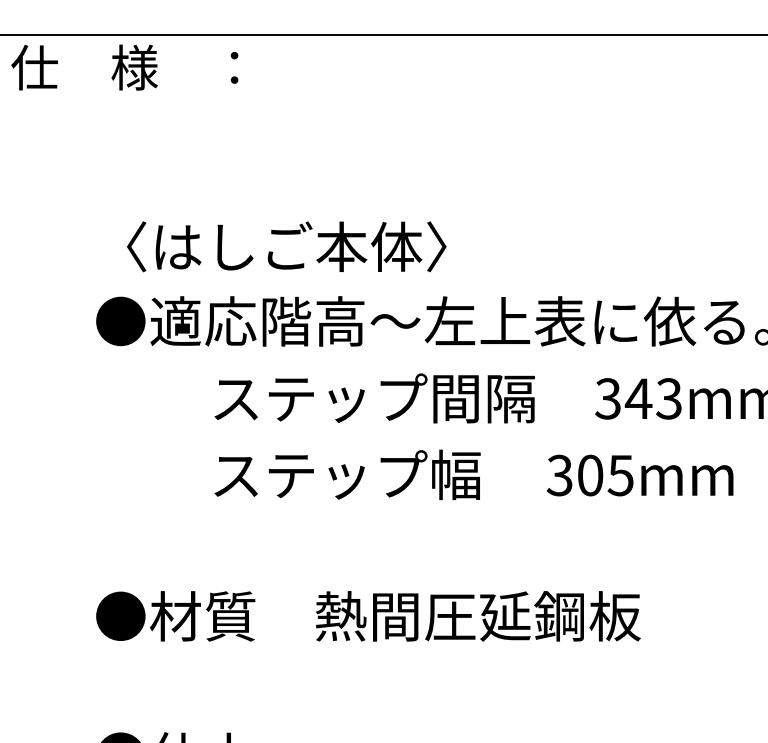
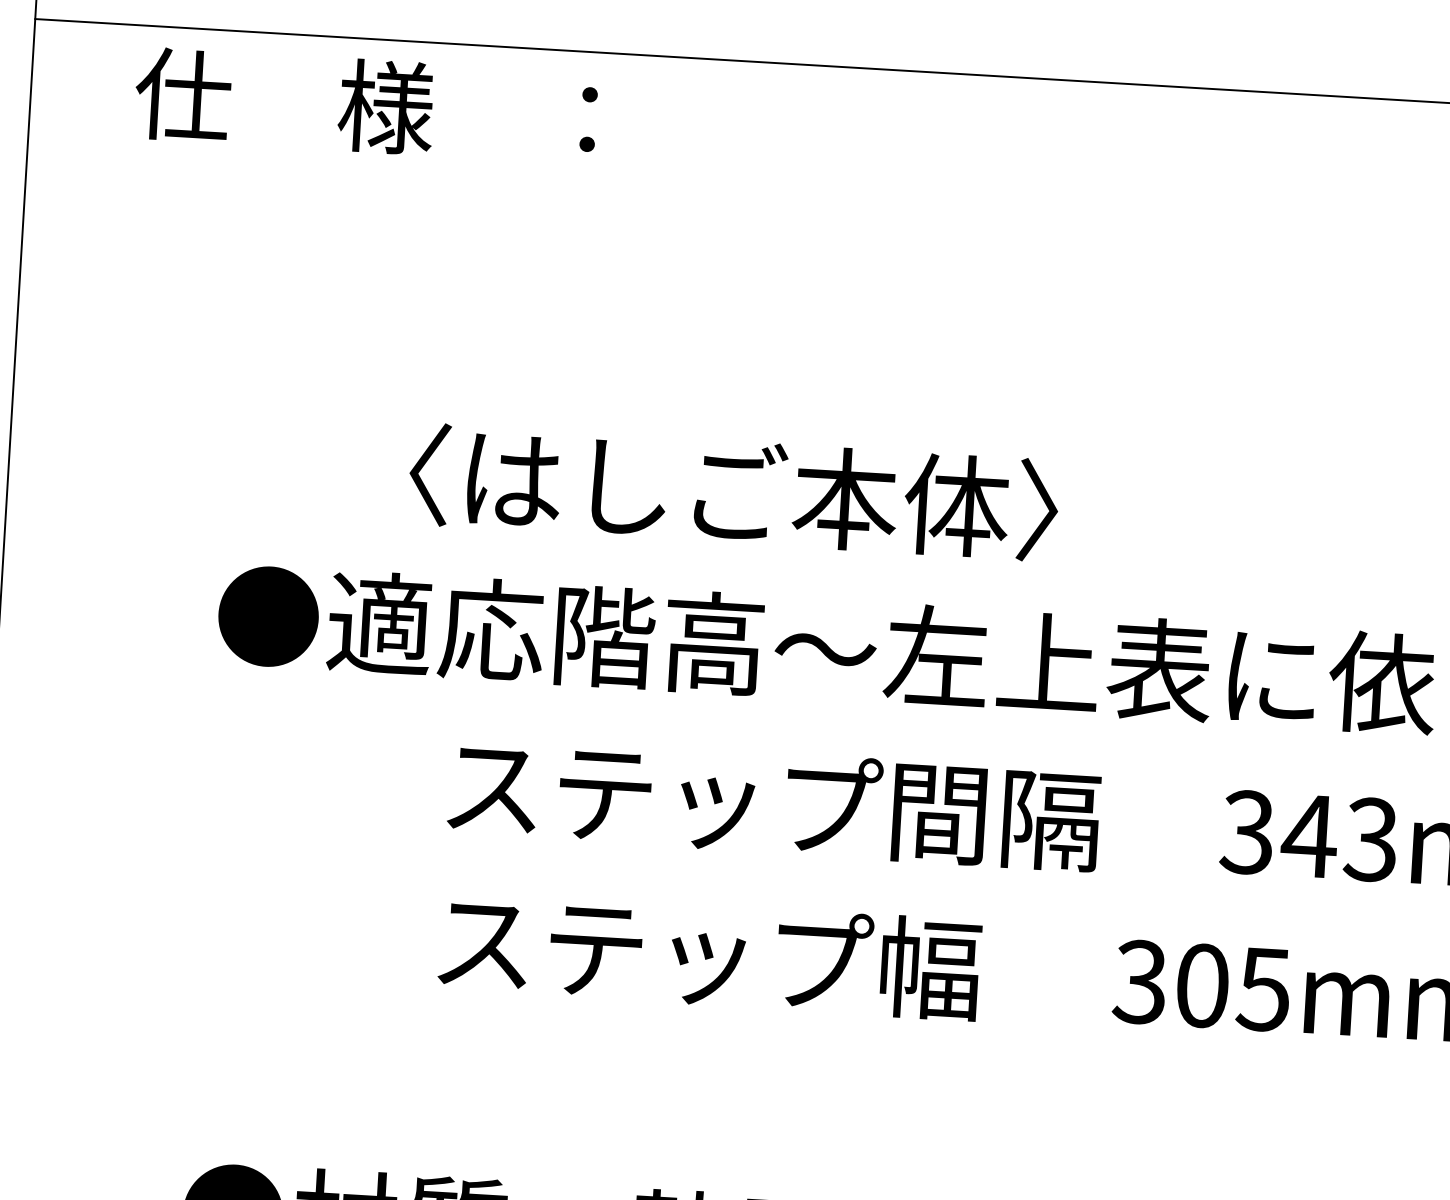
text: (124, 67) -> (365, 105), moved
text: (286, 246) -> (733, 491), moved

